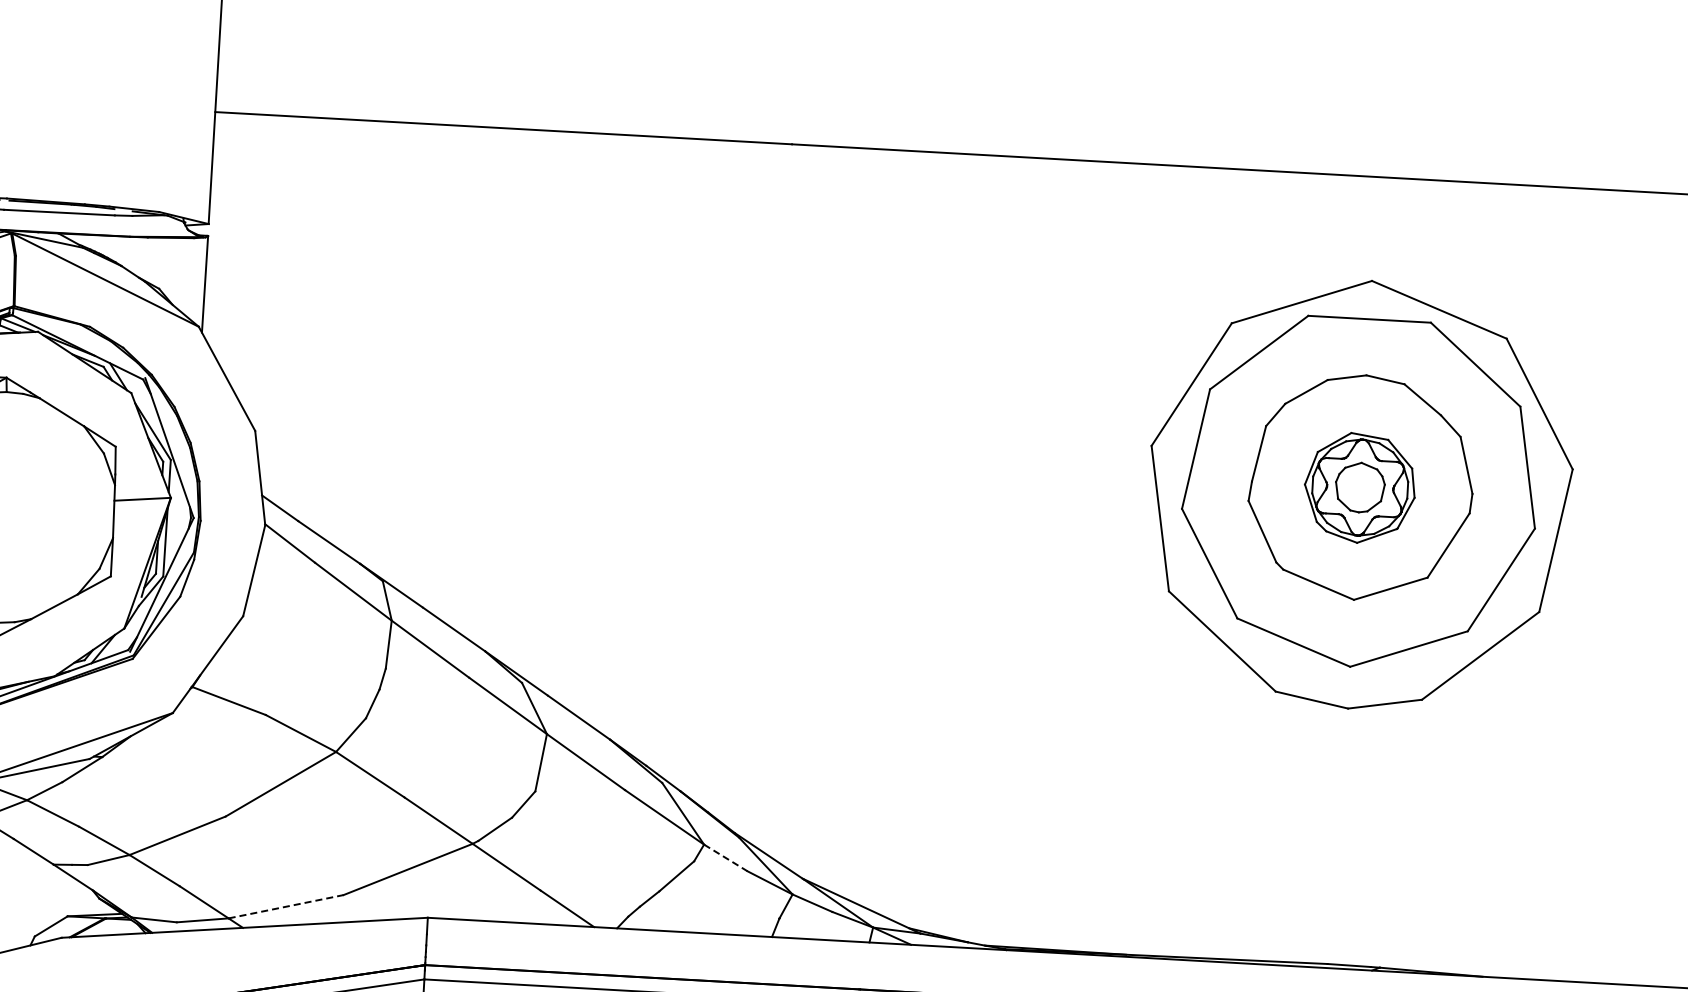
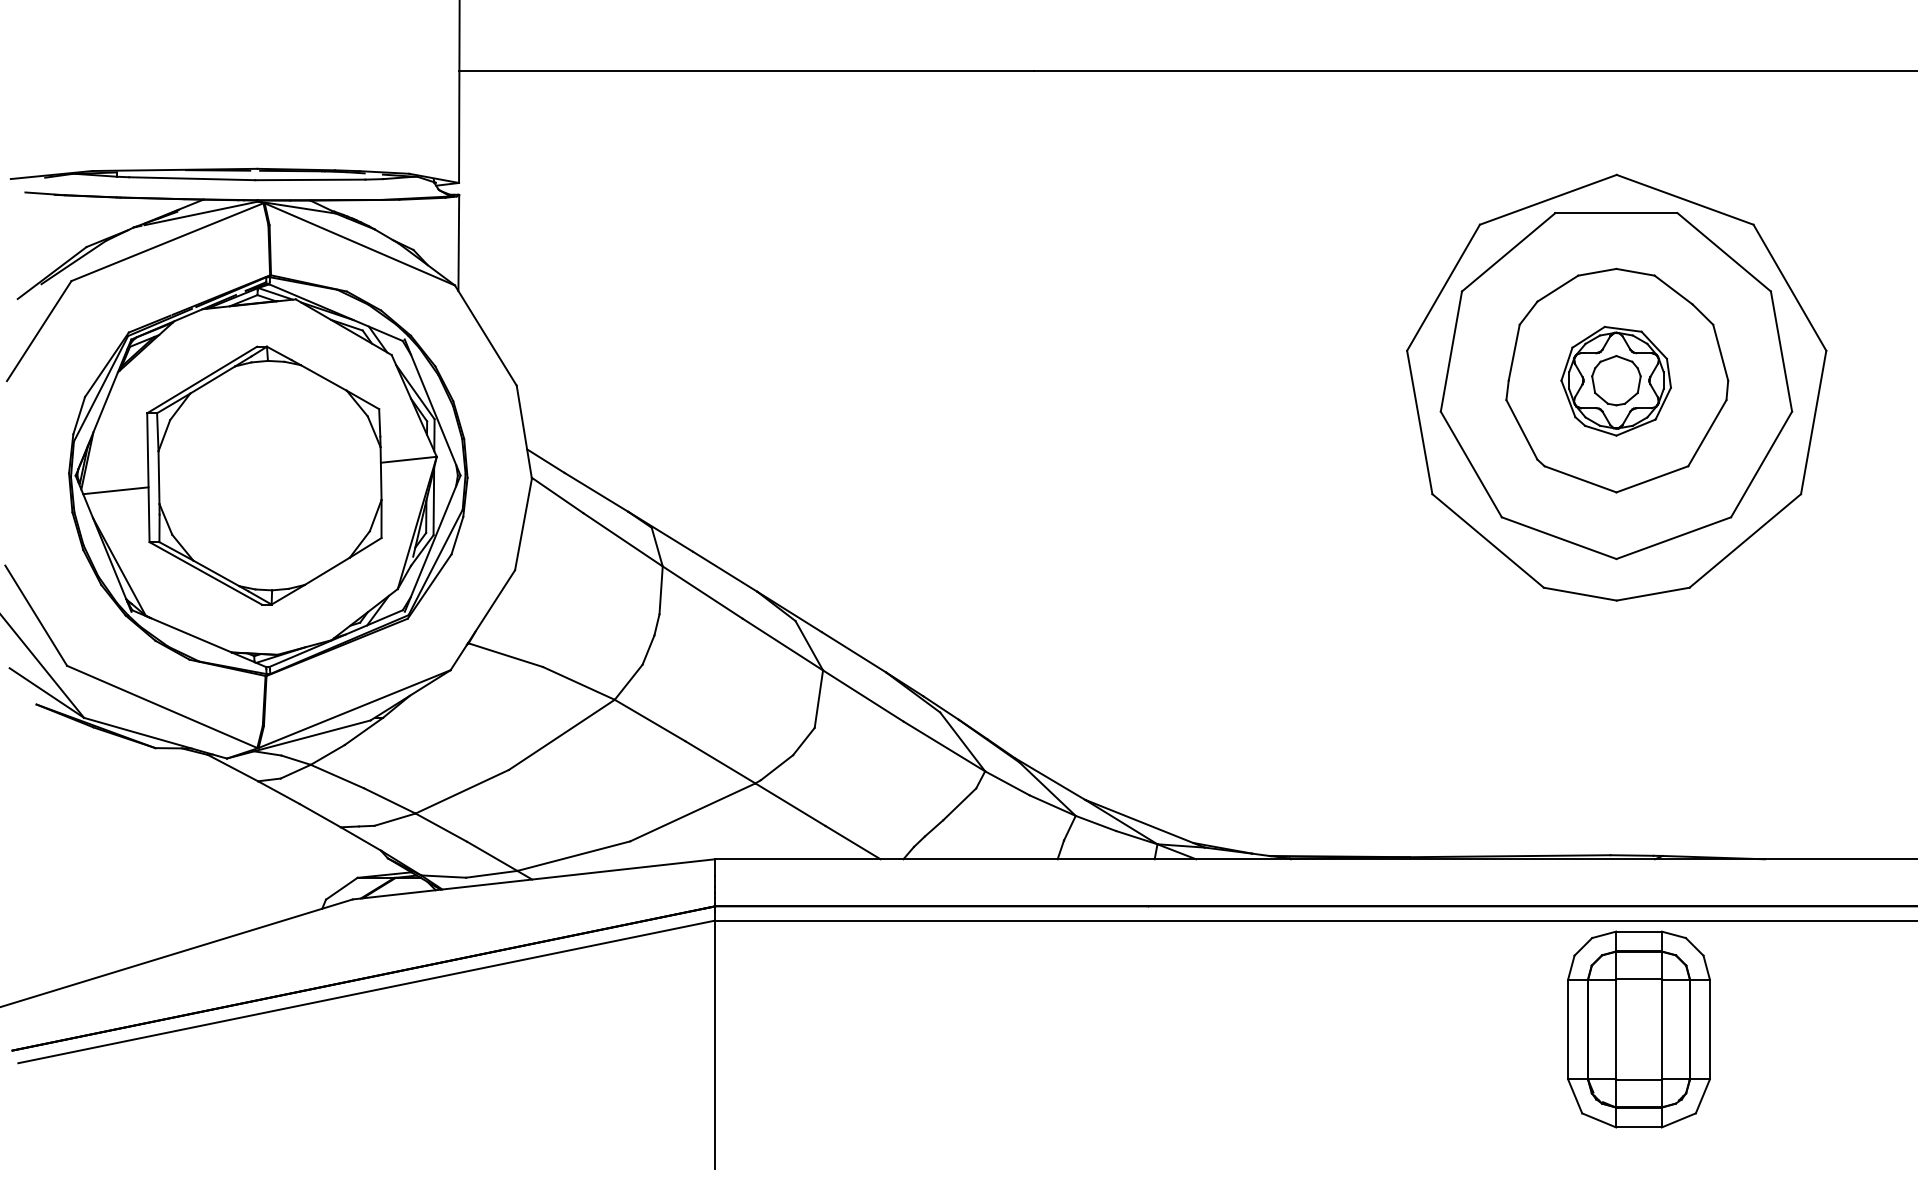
line: (725, 858) -> (1007, 783), dashed -> solid
line: (286, 907) -> (574, 856), dashed -> solid

